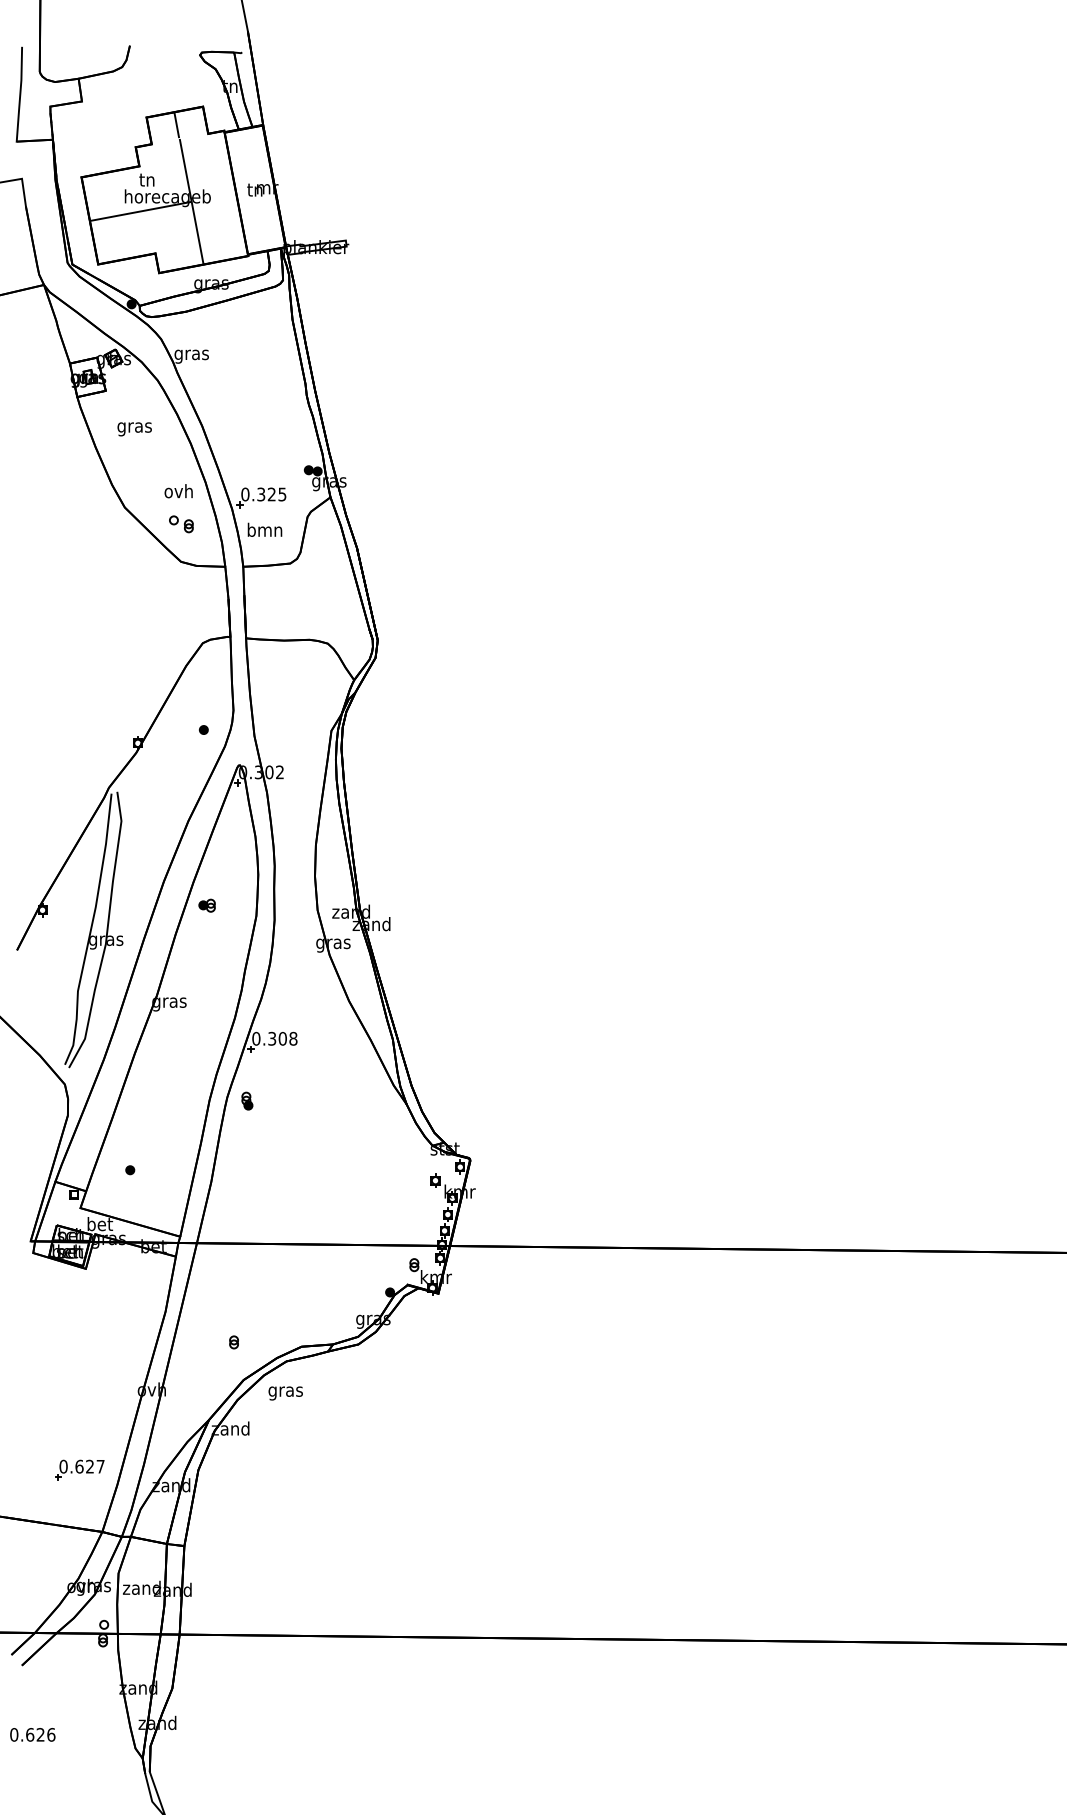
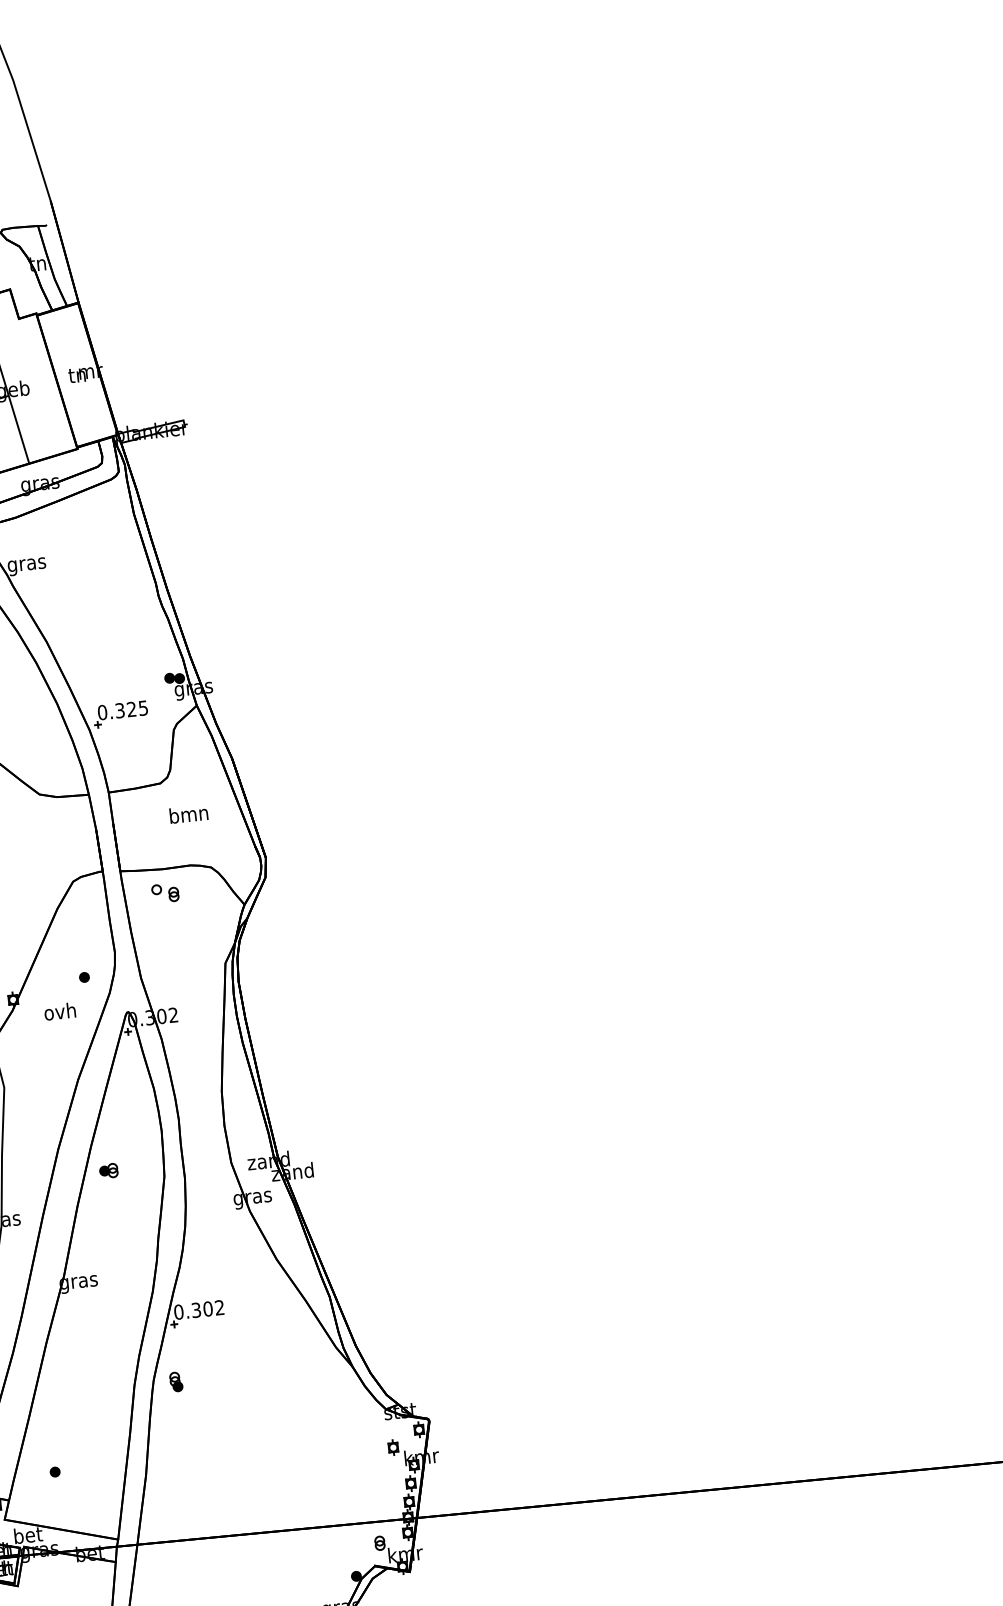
text: (178, 491) -> (59, 1011), moved
part: (181, 524) -> (165, 893), moved
text: (264, 529) -> (188, 813), moved
text: (293, 1038) -> (219, 1307), 0.308 -> 0.302

